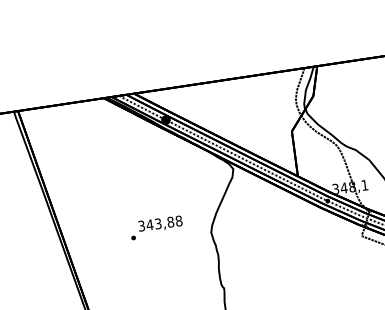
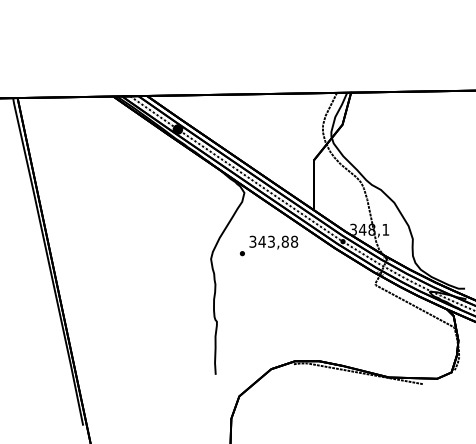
text: (156, 227) -> (268, 245), moved

